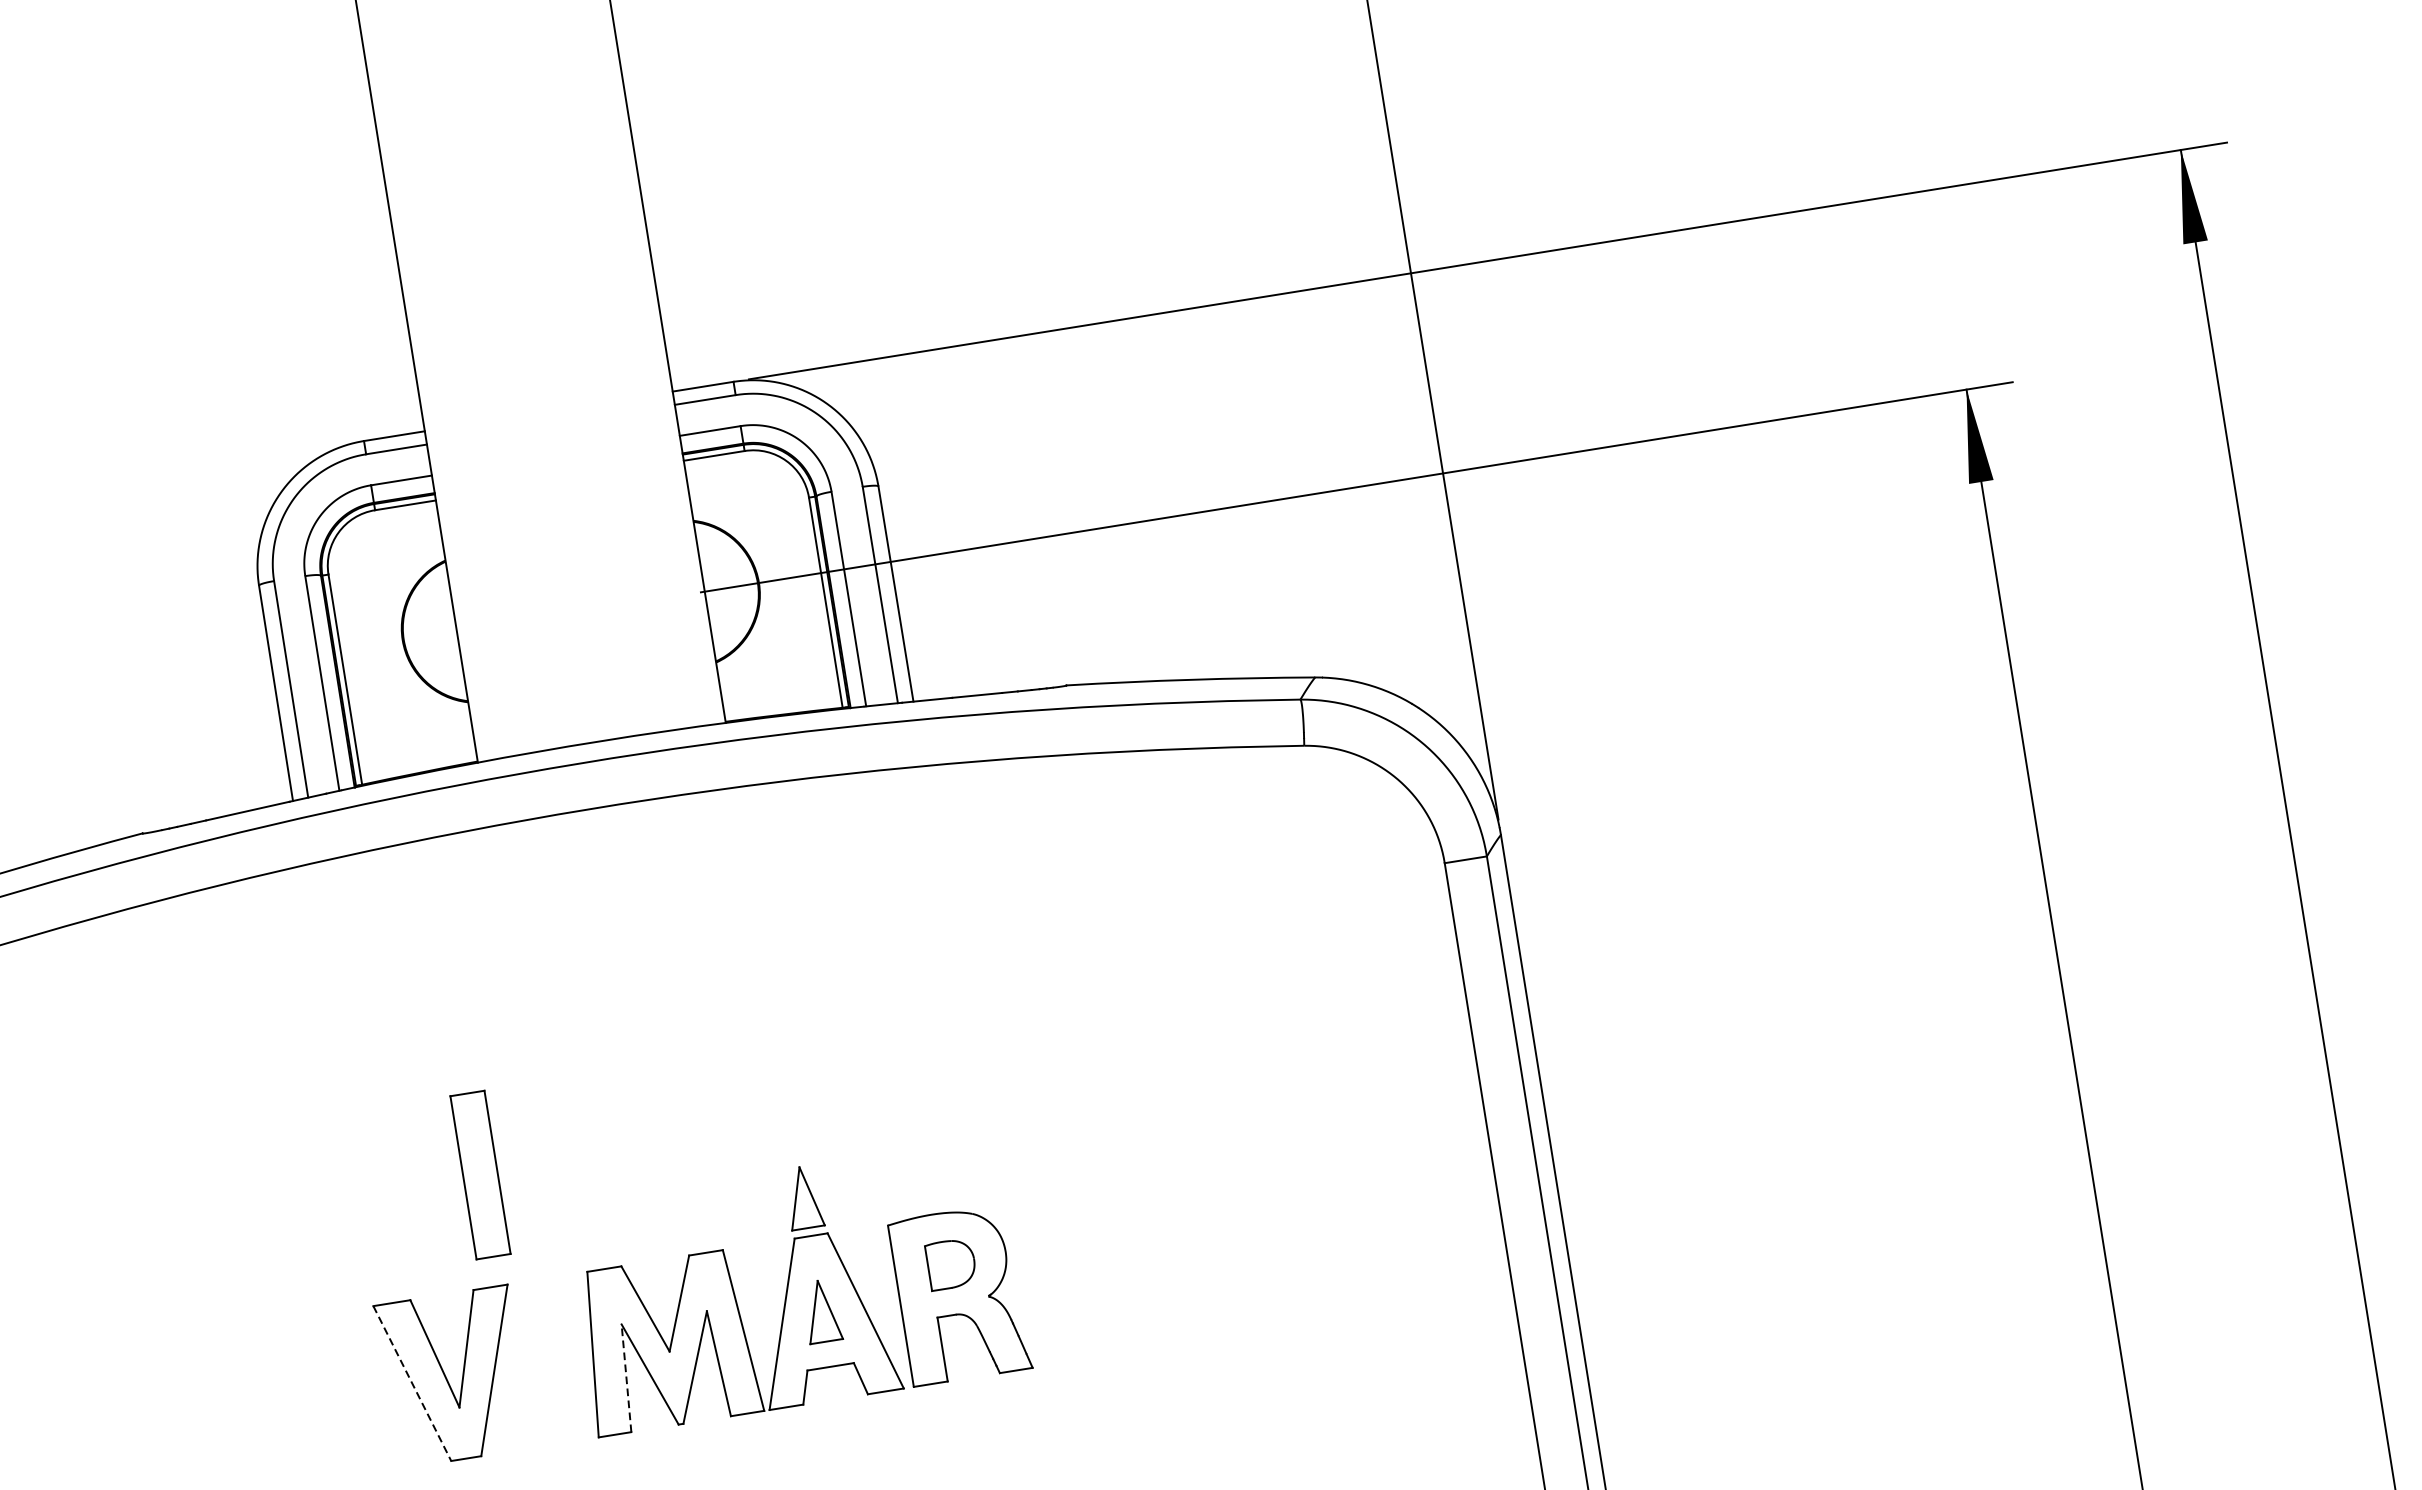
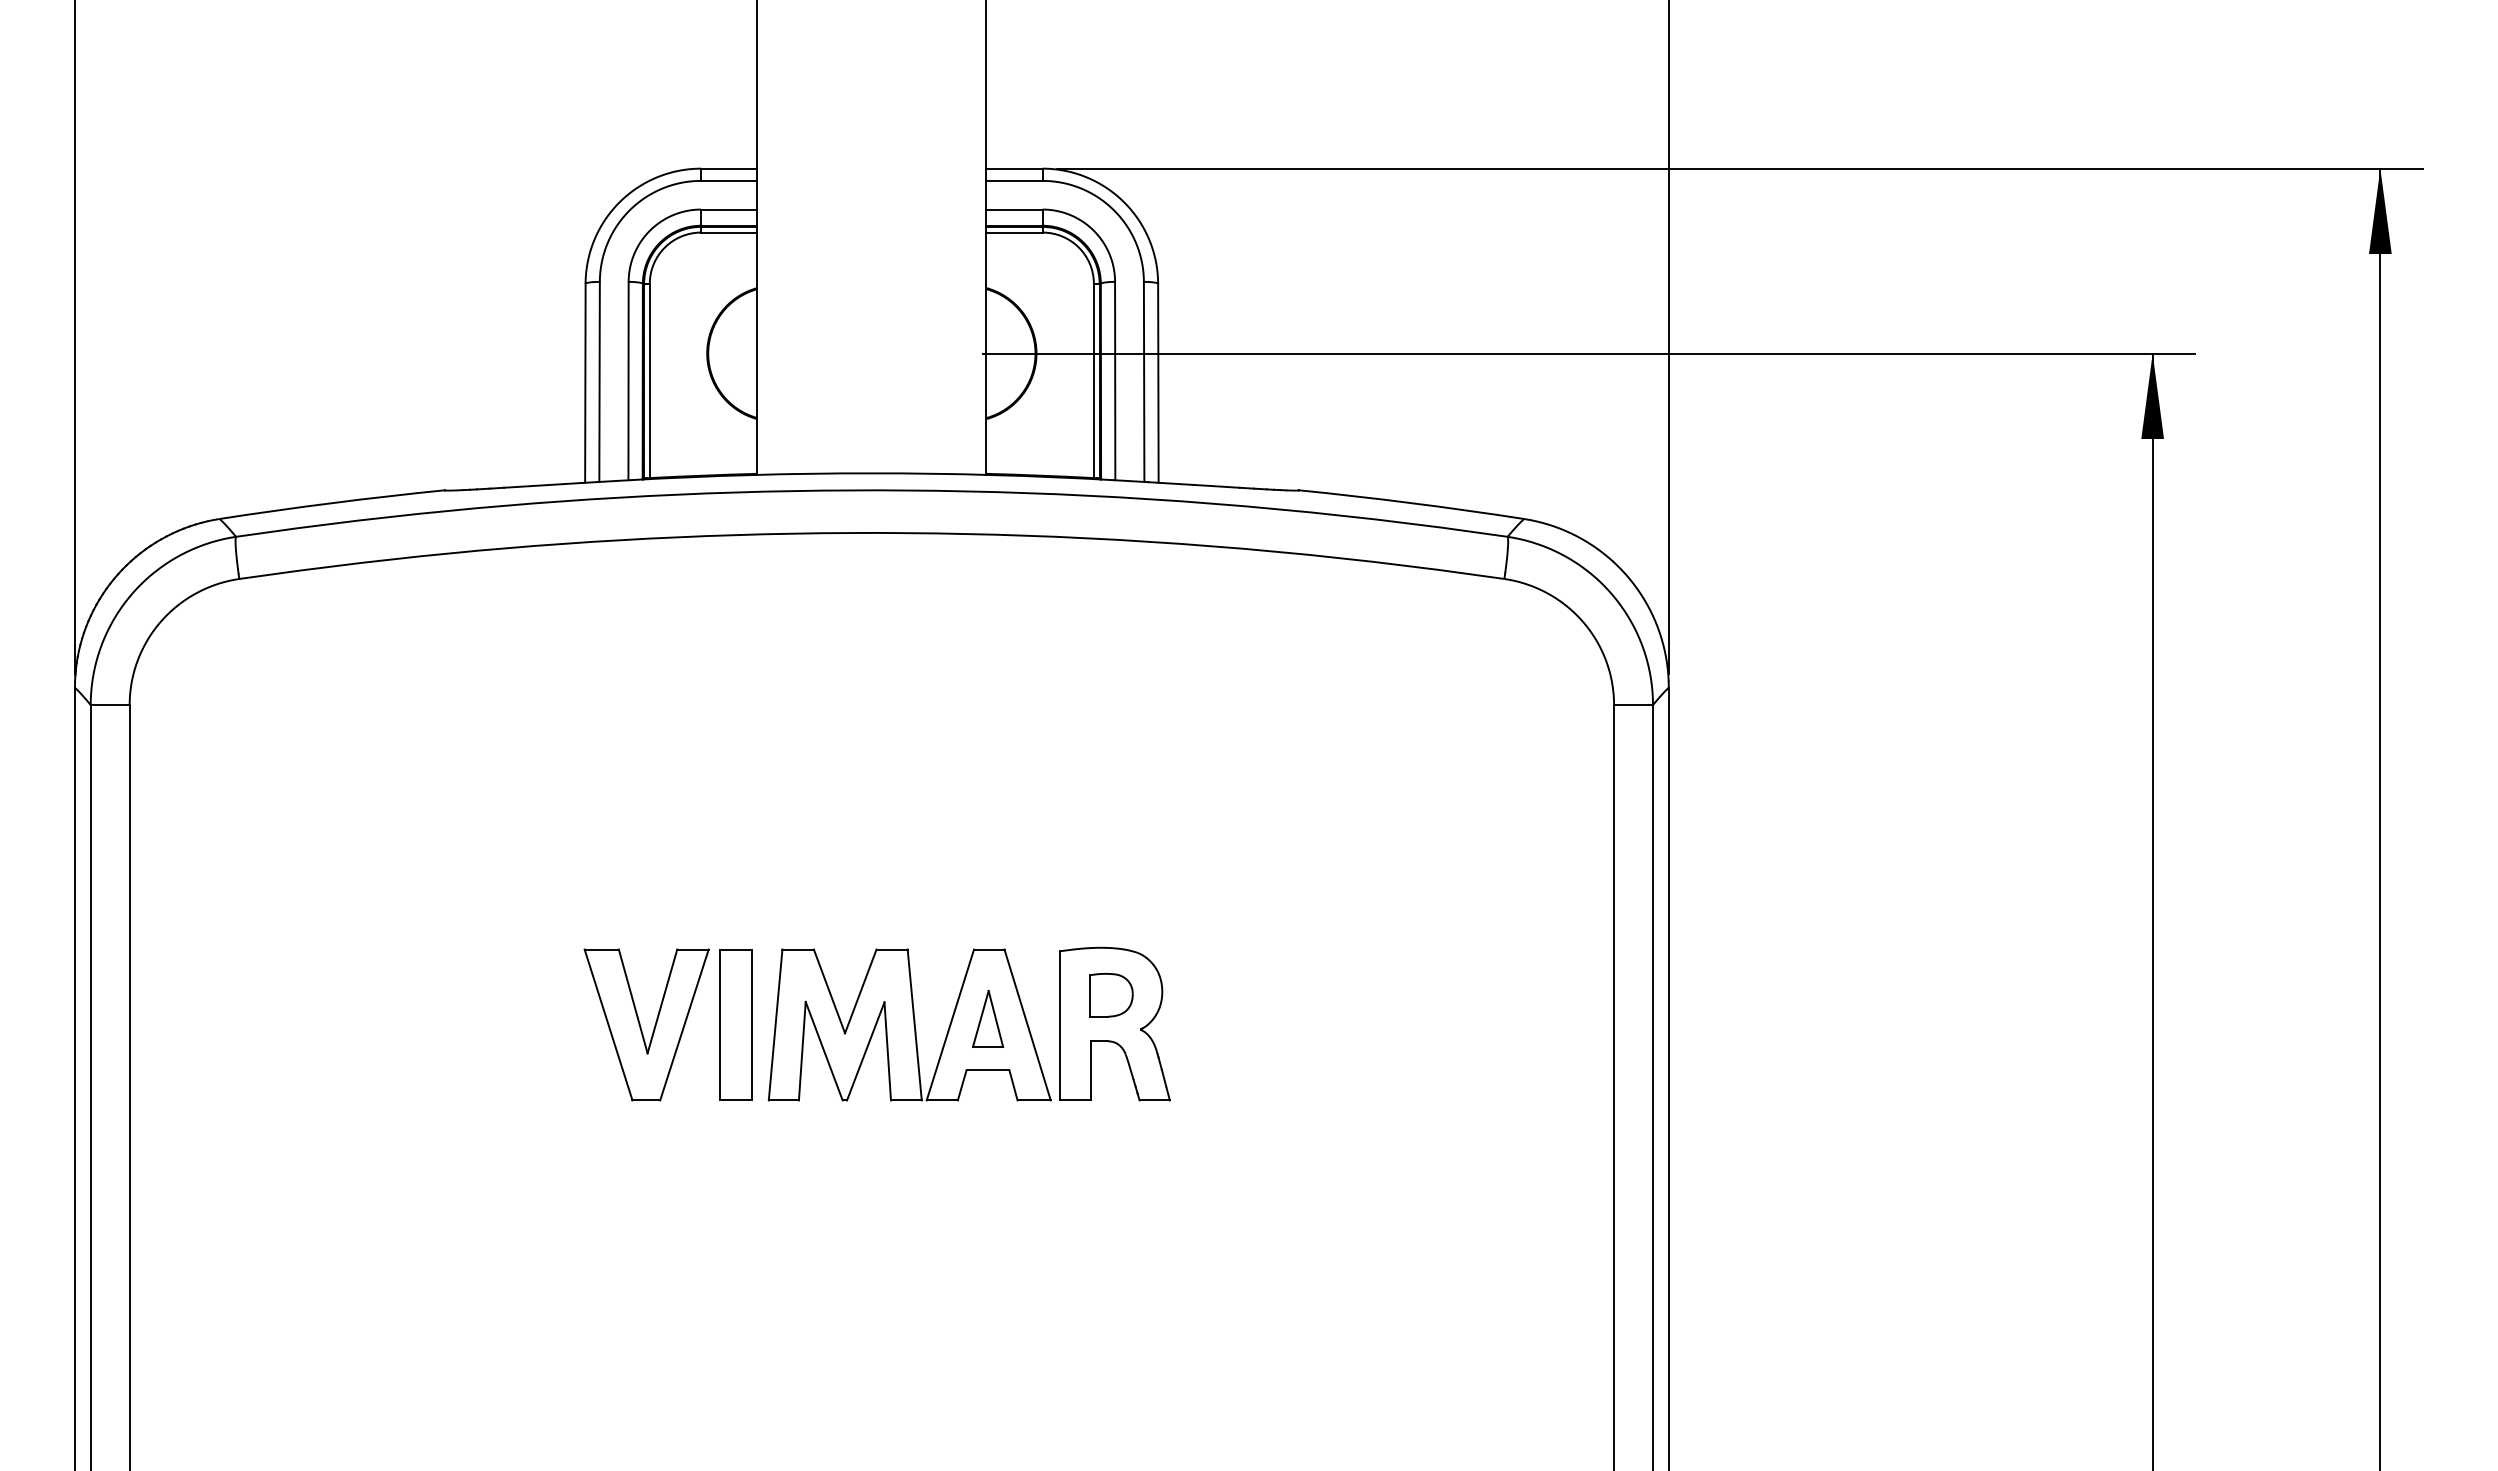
part: (479, 1174) -> (735, 1024), moved
part: (804, 1197) -> (988, 913), removed
line: (626, 1377) -> (802, 1050), dashed -> solid
line: (412, 1384) -> (608, 1025), dashed -> solid

